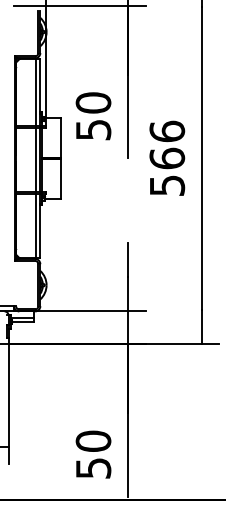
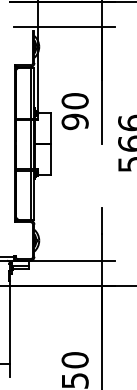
text: (93, 129) -> (75, 121), 50 -> 90

